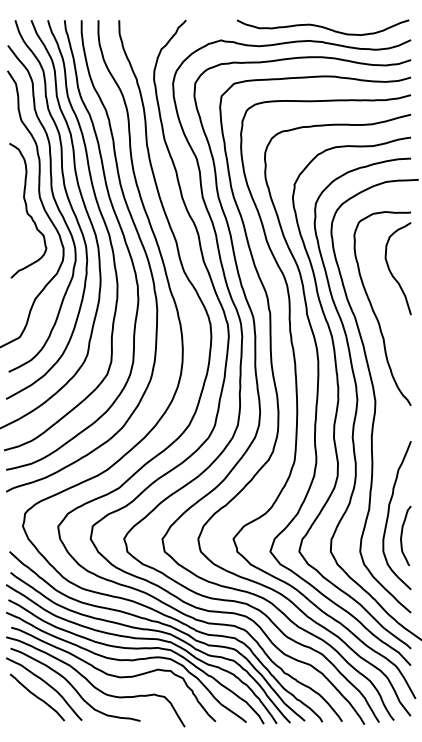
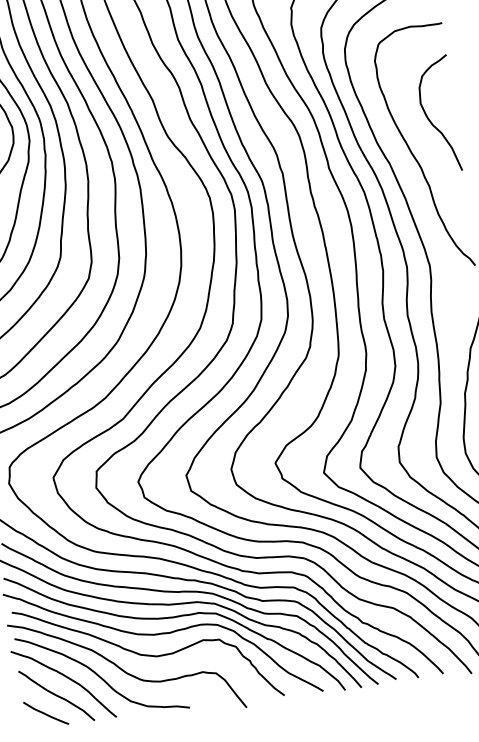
curve: (391, 271) -> (430, 119), moved
line: (26, 709) -> (45, 712), added

